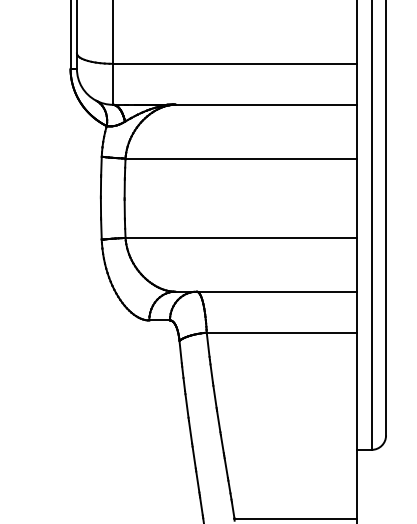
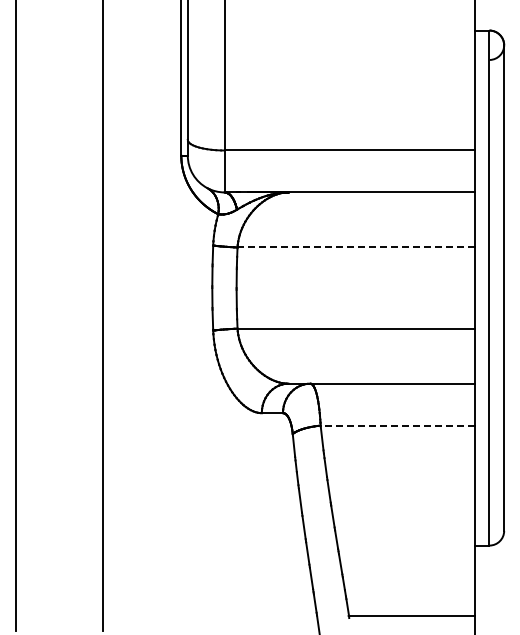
line: (241, 158) -> (356, 247), solid -> dashed
line: (281, 332) -> (397, 425), solid -> dashed

